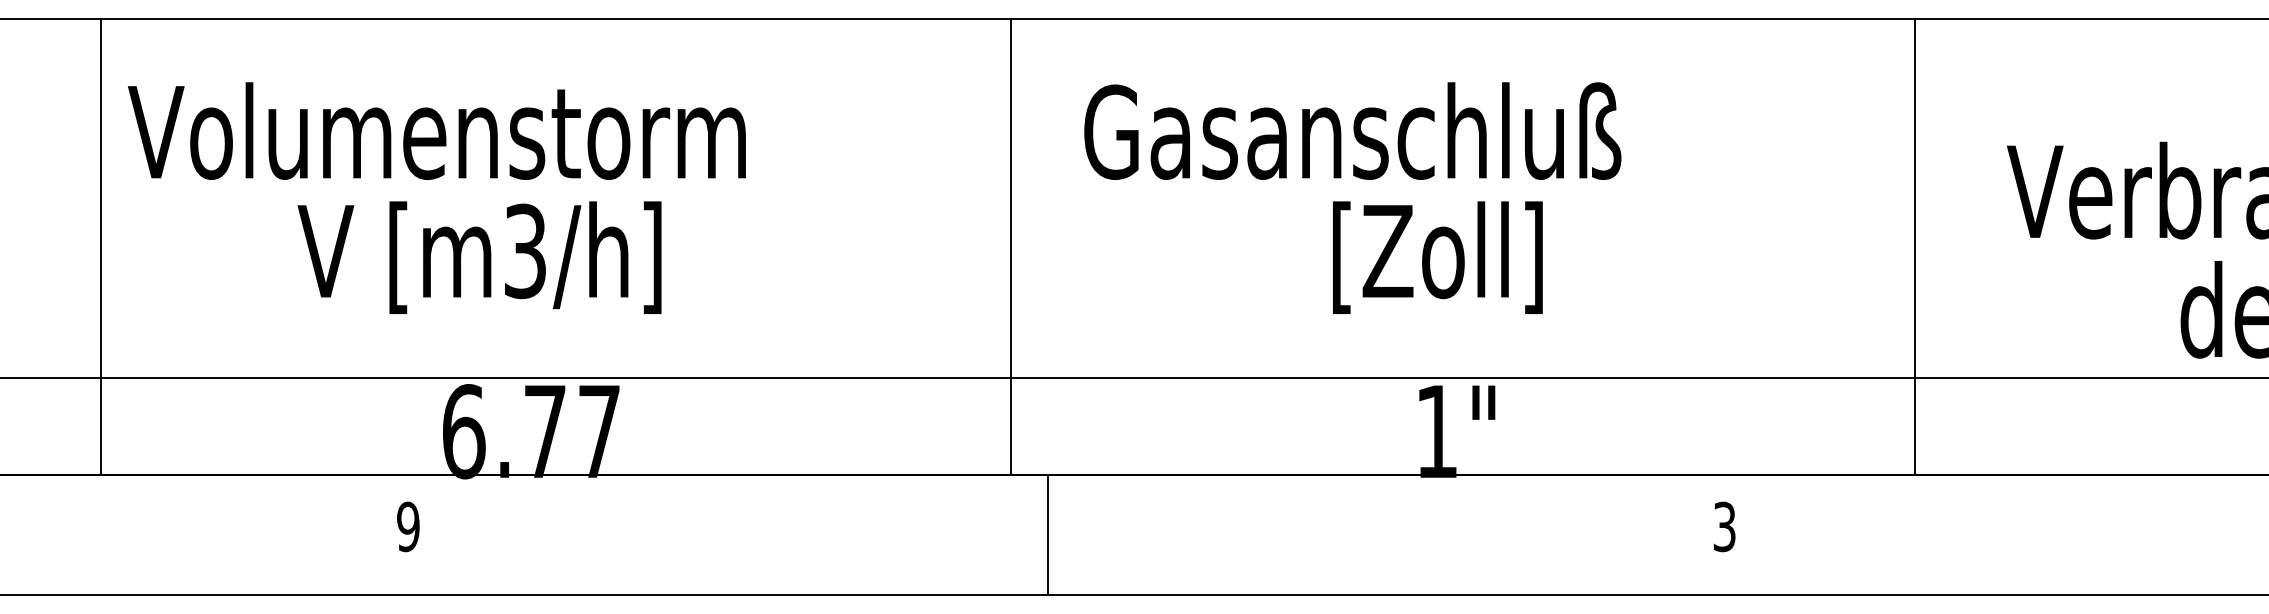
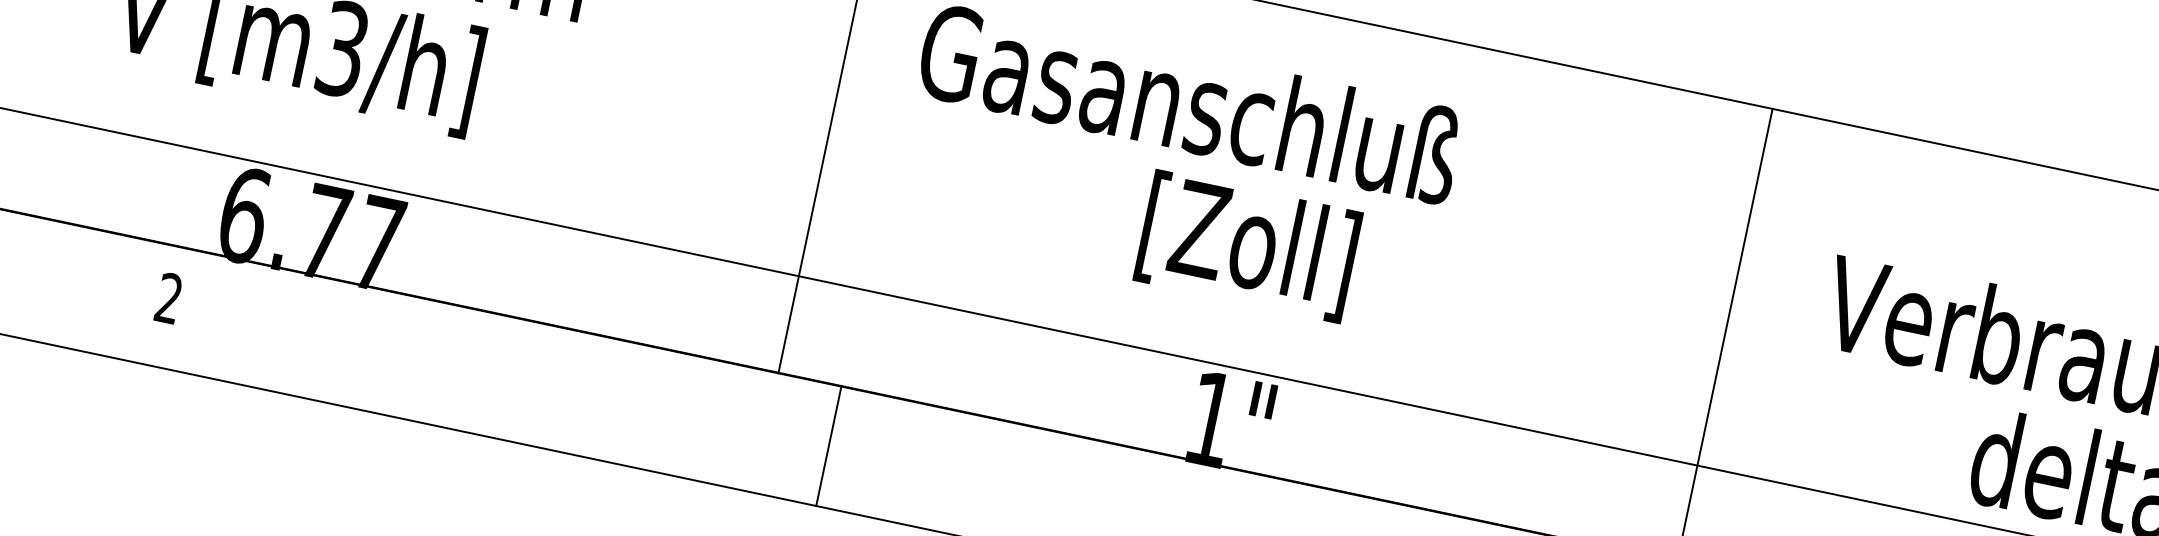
text: (408, 526) -> (169, 298), 9 -> 2
line: (1048, 534) -> (829, 445), moved

